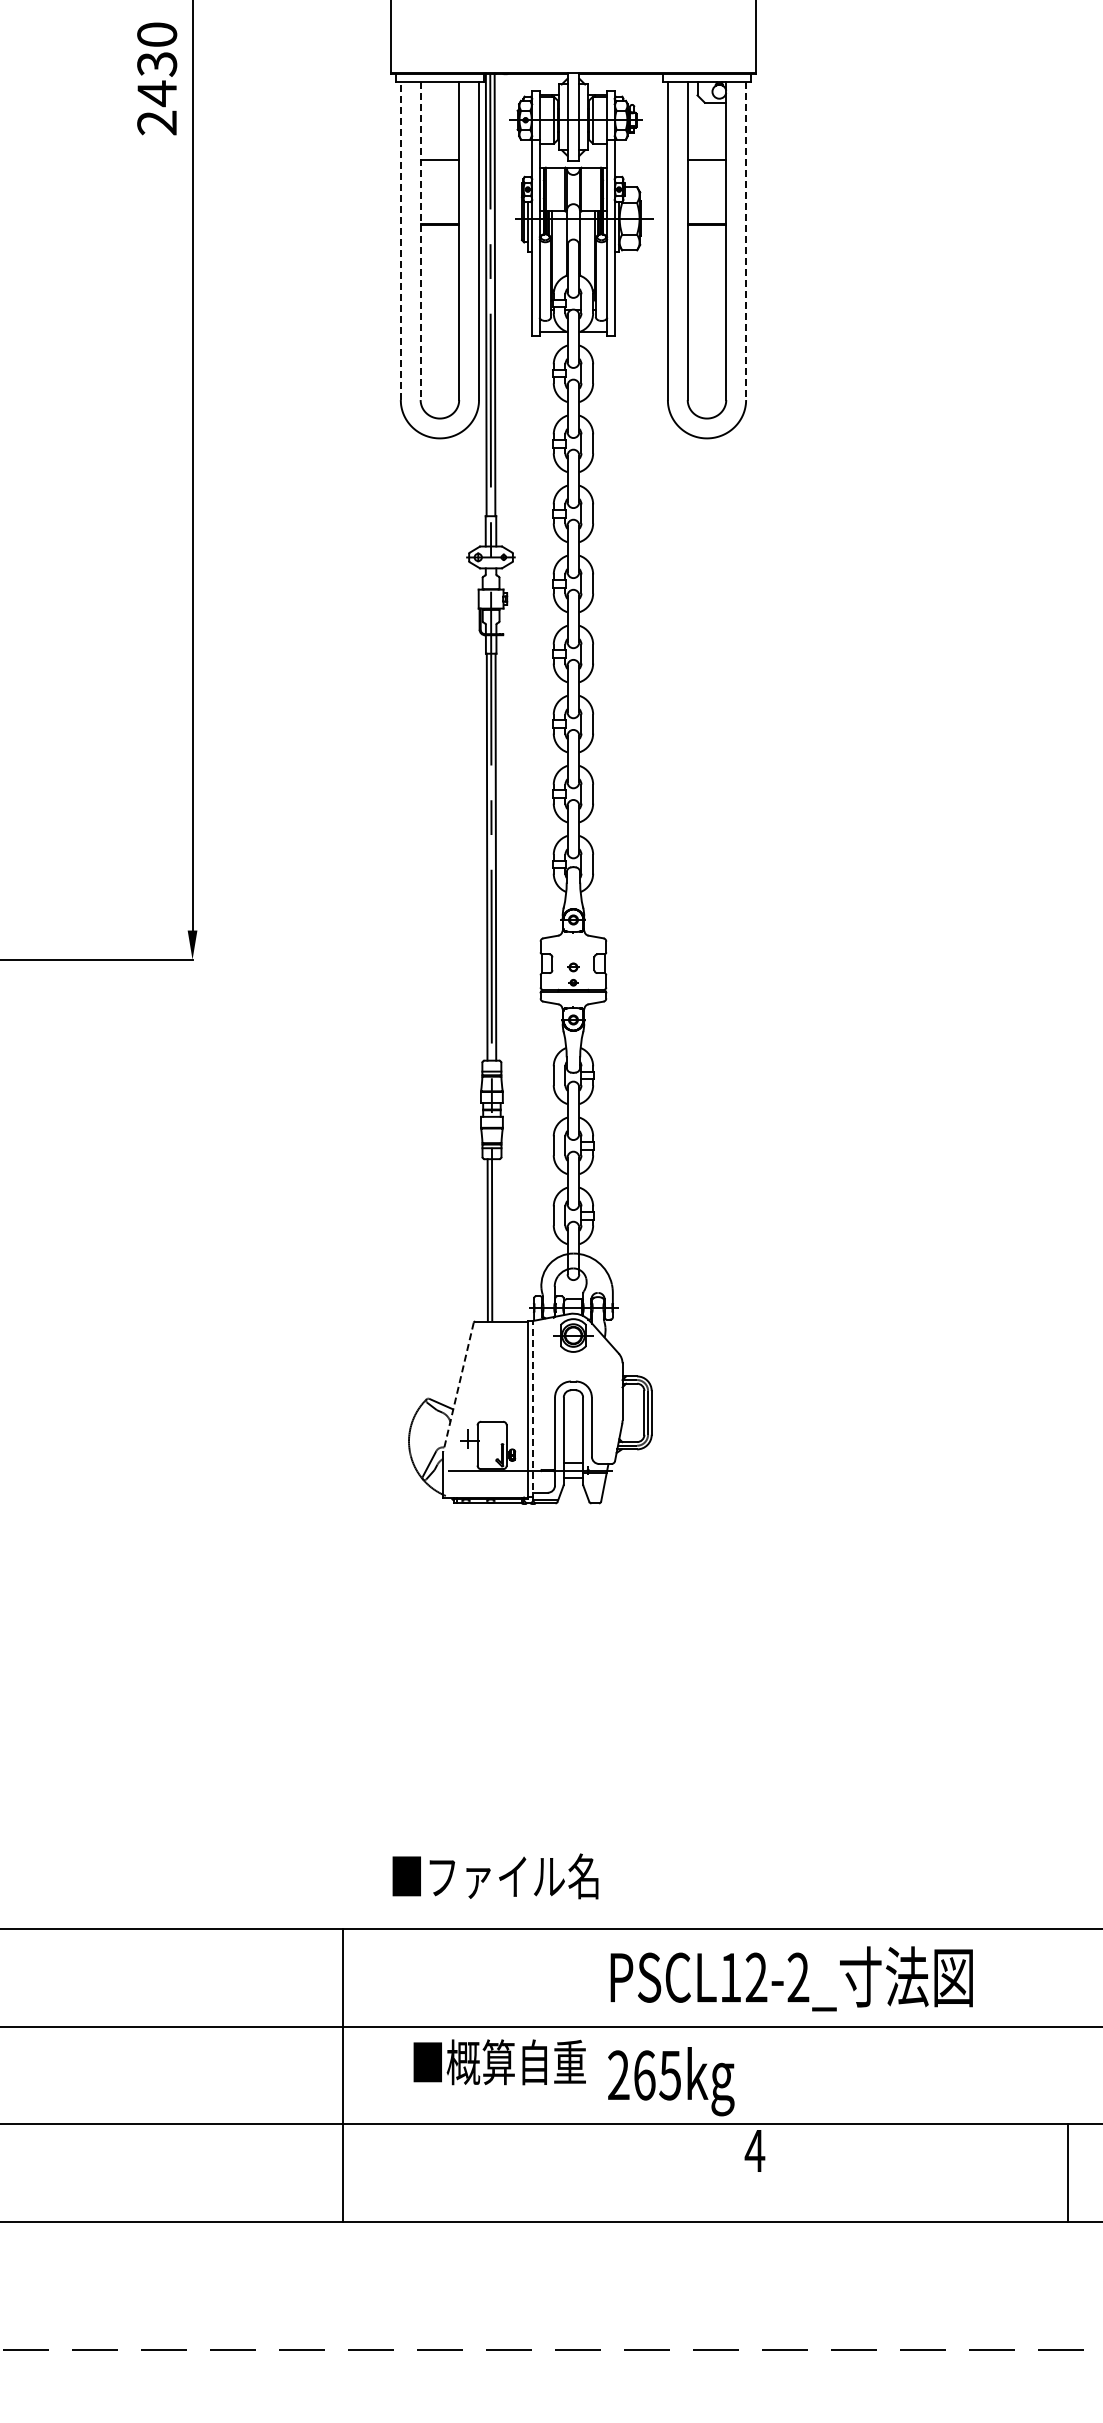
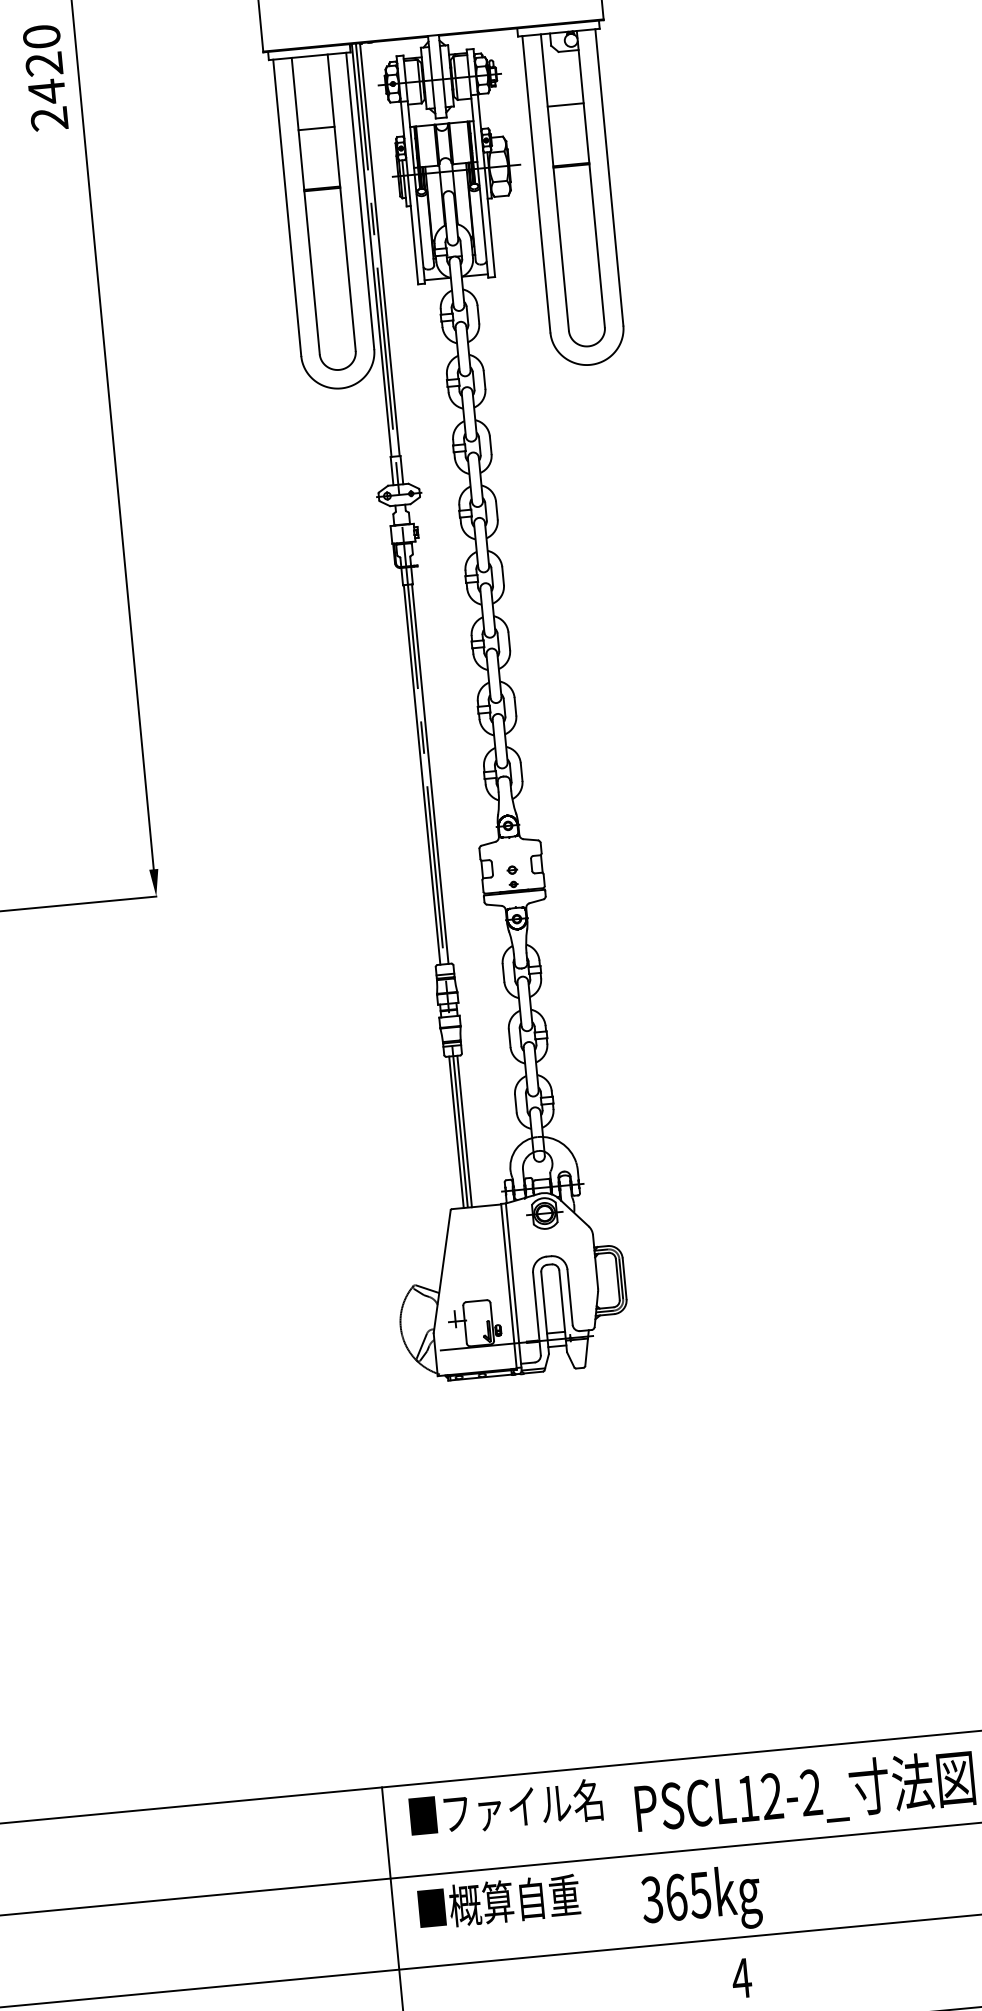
text: (157, 64) -> (44, 64), 2430 -> 2420
line: (400, 241) -> (286, 208), dashed -> solid
line: (420, 241) -> (305, 206), dashed -> solid
line: (746, 241) -> (609, 177), dashed -> solid
line: (496, 1240) -> (464, 1131), added
line: (458, 1387) -> (442, 1272), dashed -> solid
line: (533, 1410) -> (514, 1286), dashed -> solid
text: (495, 1876) -> (506, 1808), moved
text: (499, 2062) -> (498, 1902), moved
text: (618, 2075) -> (652, 1899), 265kg -> 365kg
text: (754, 2150) -> (741, 1977), moved

